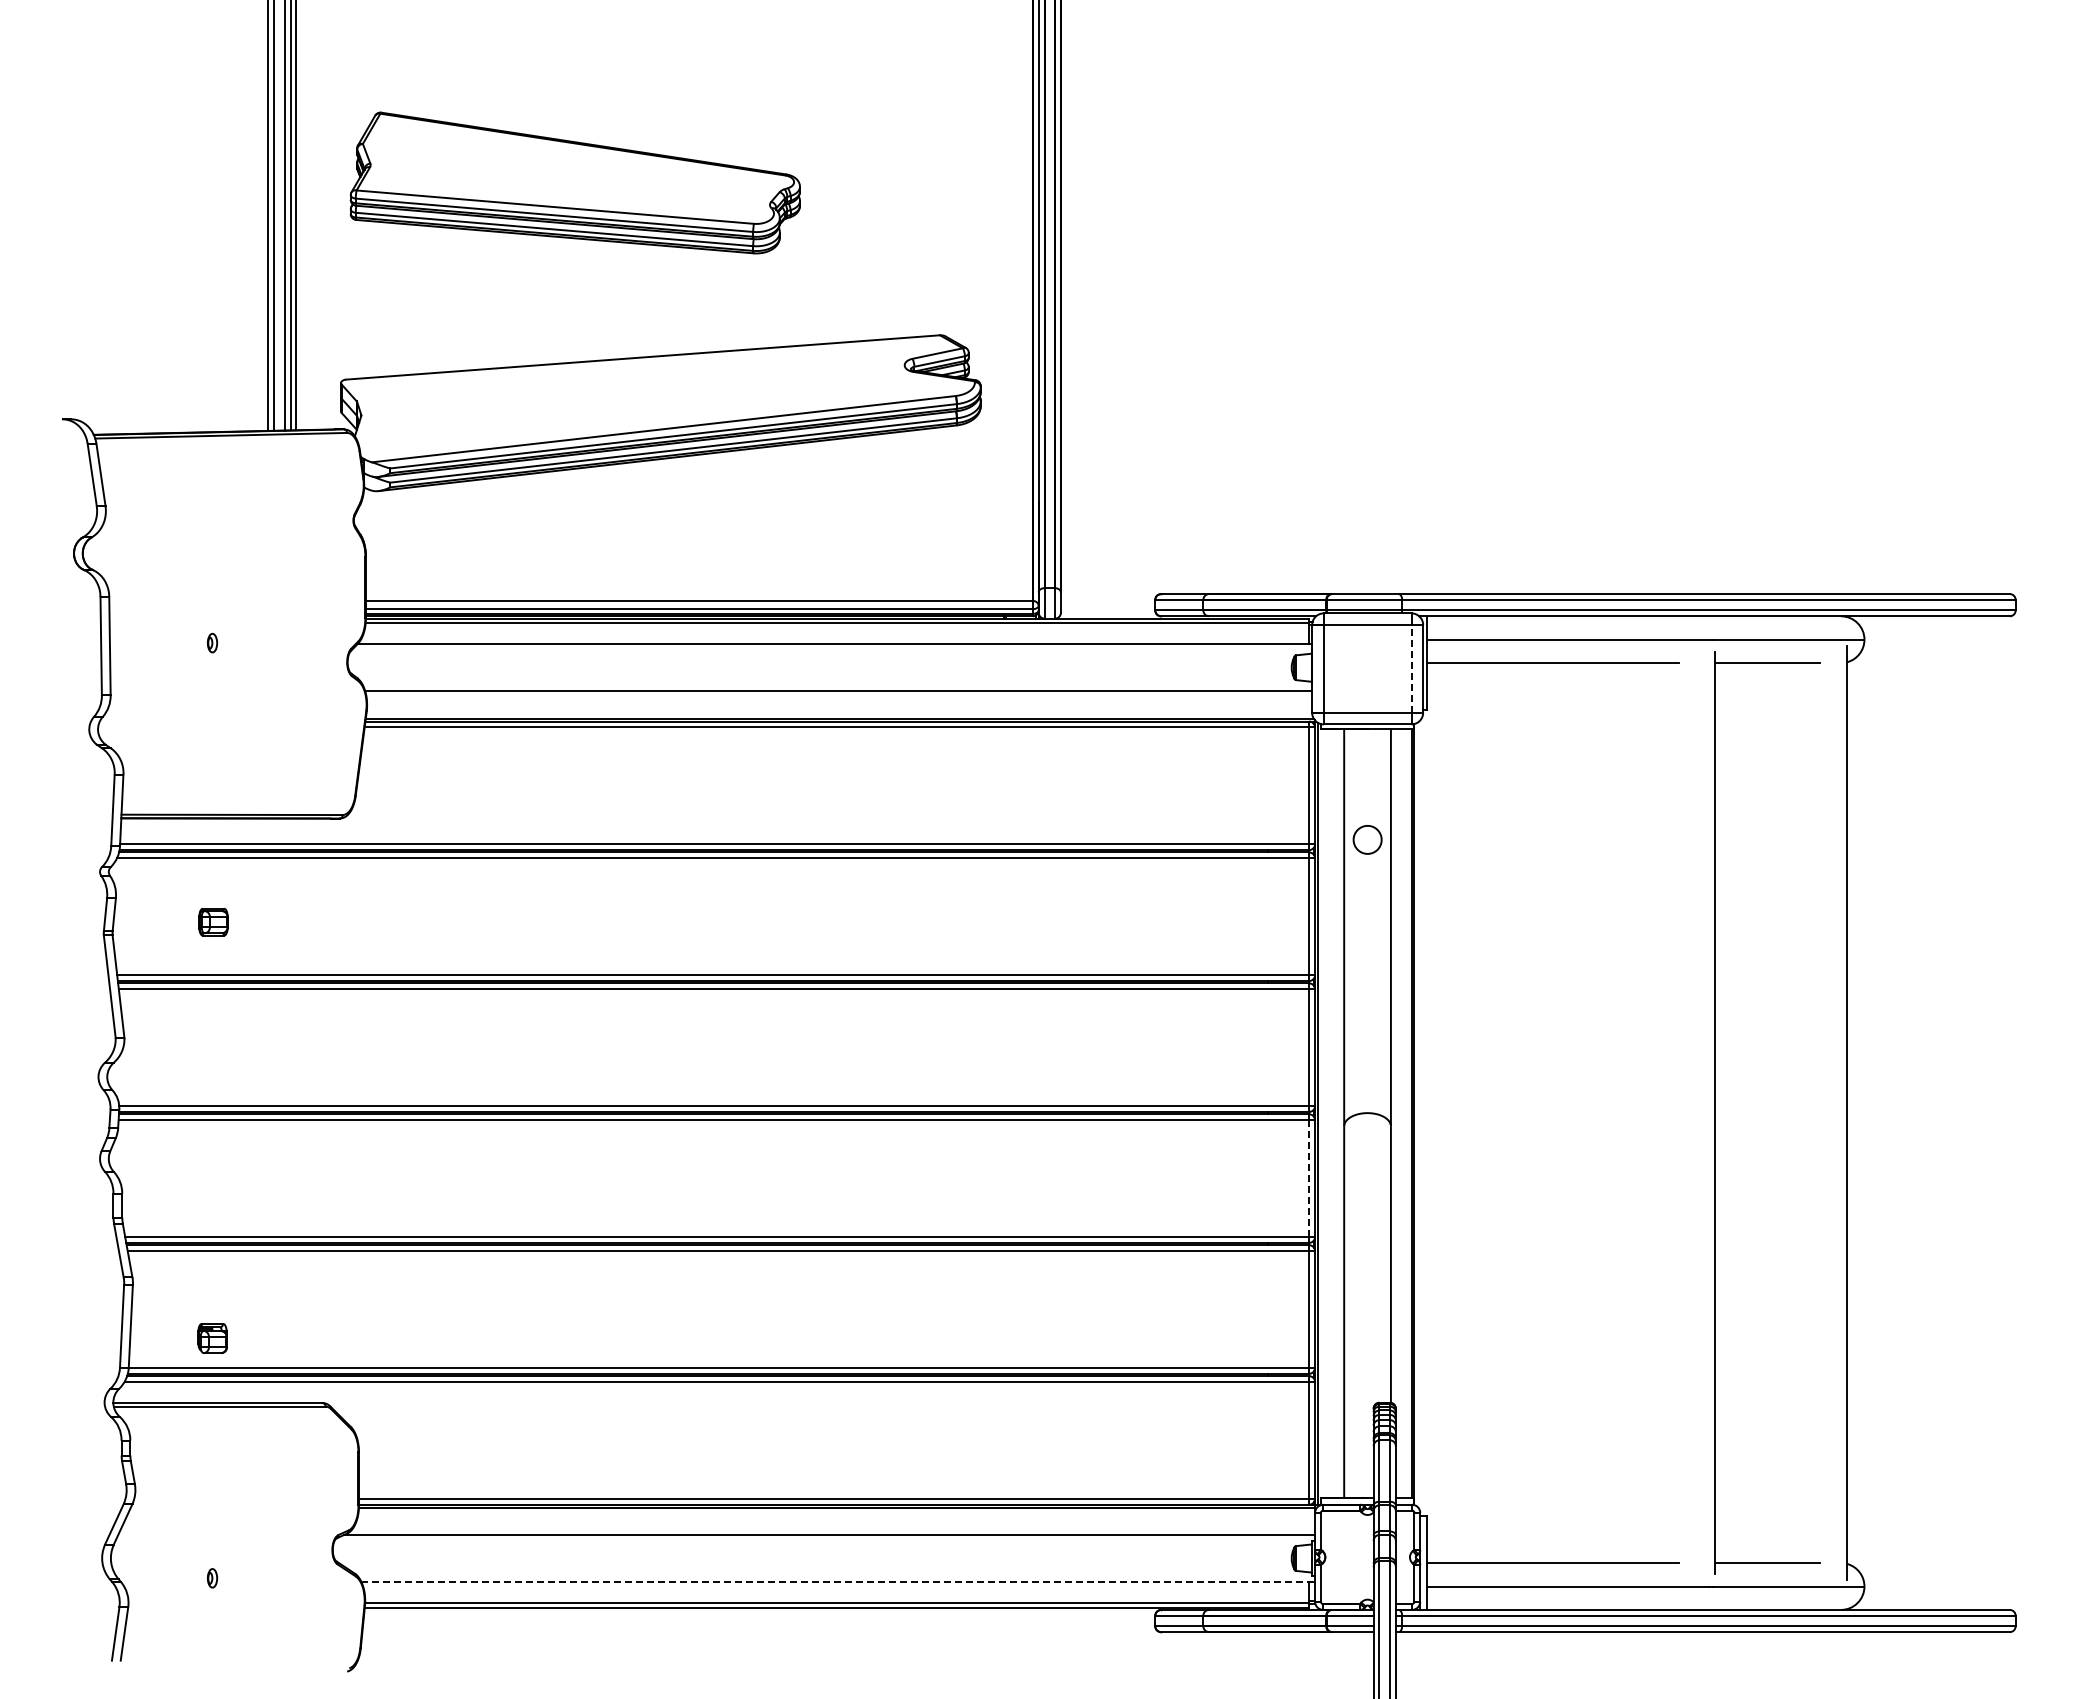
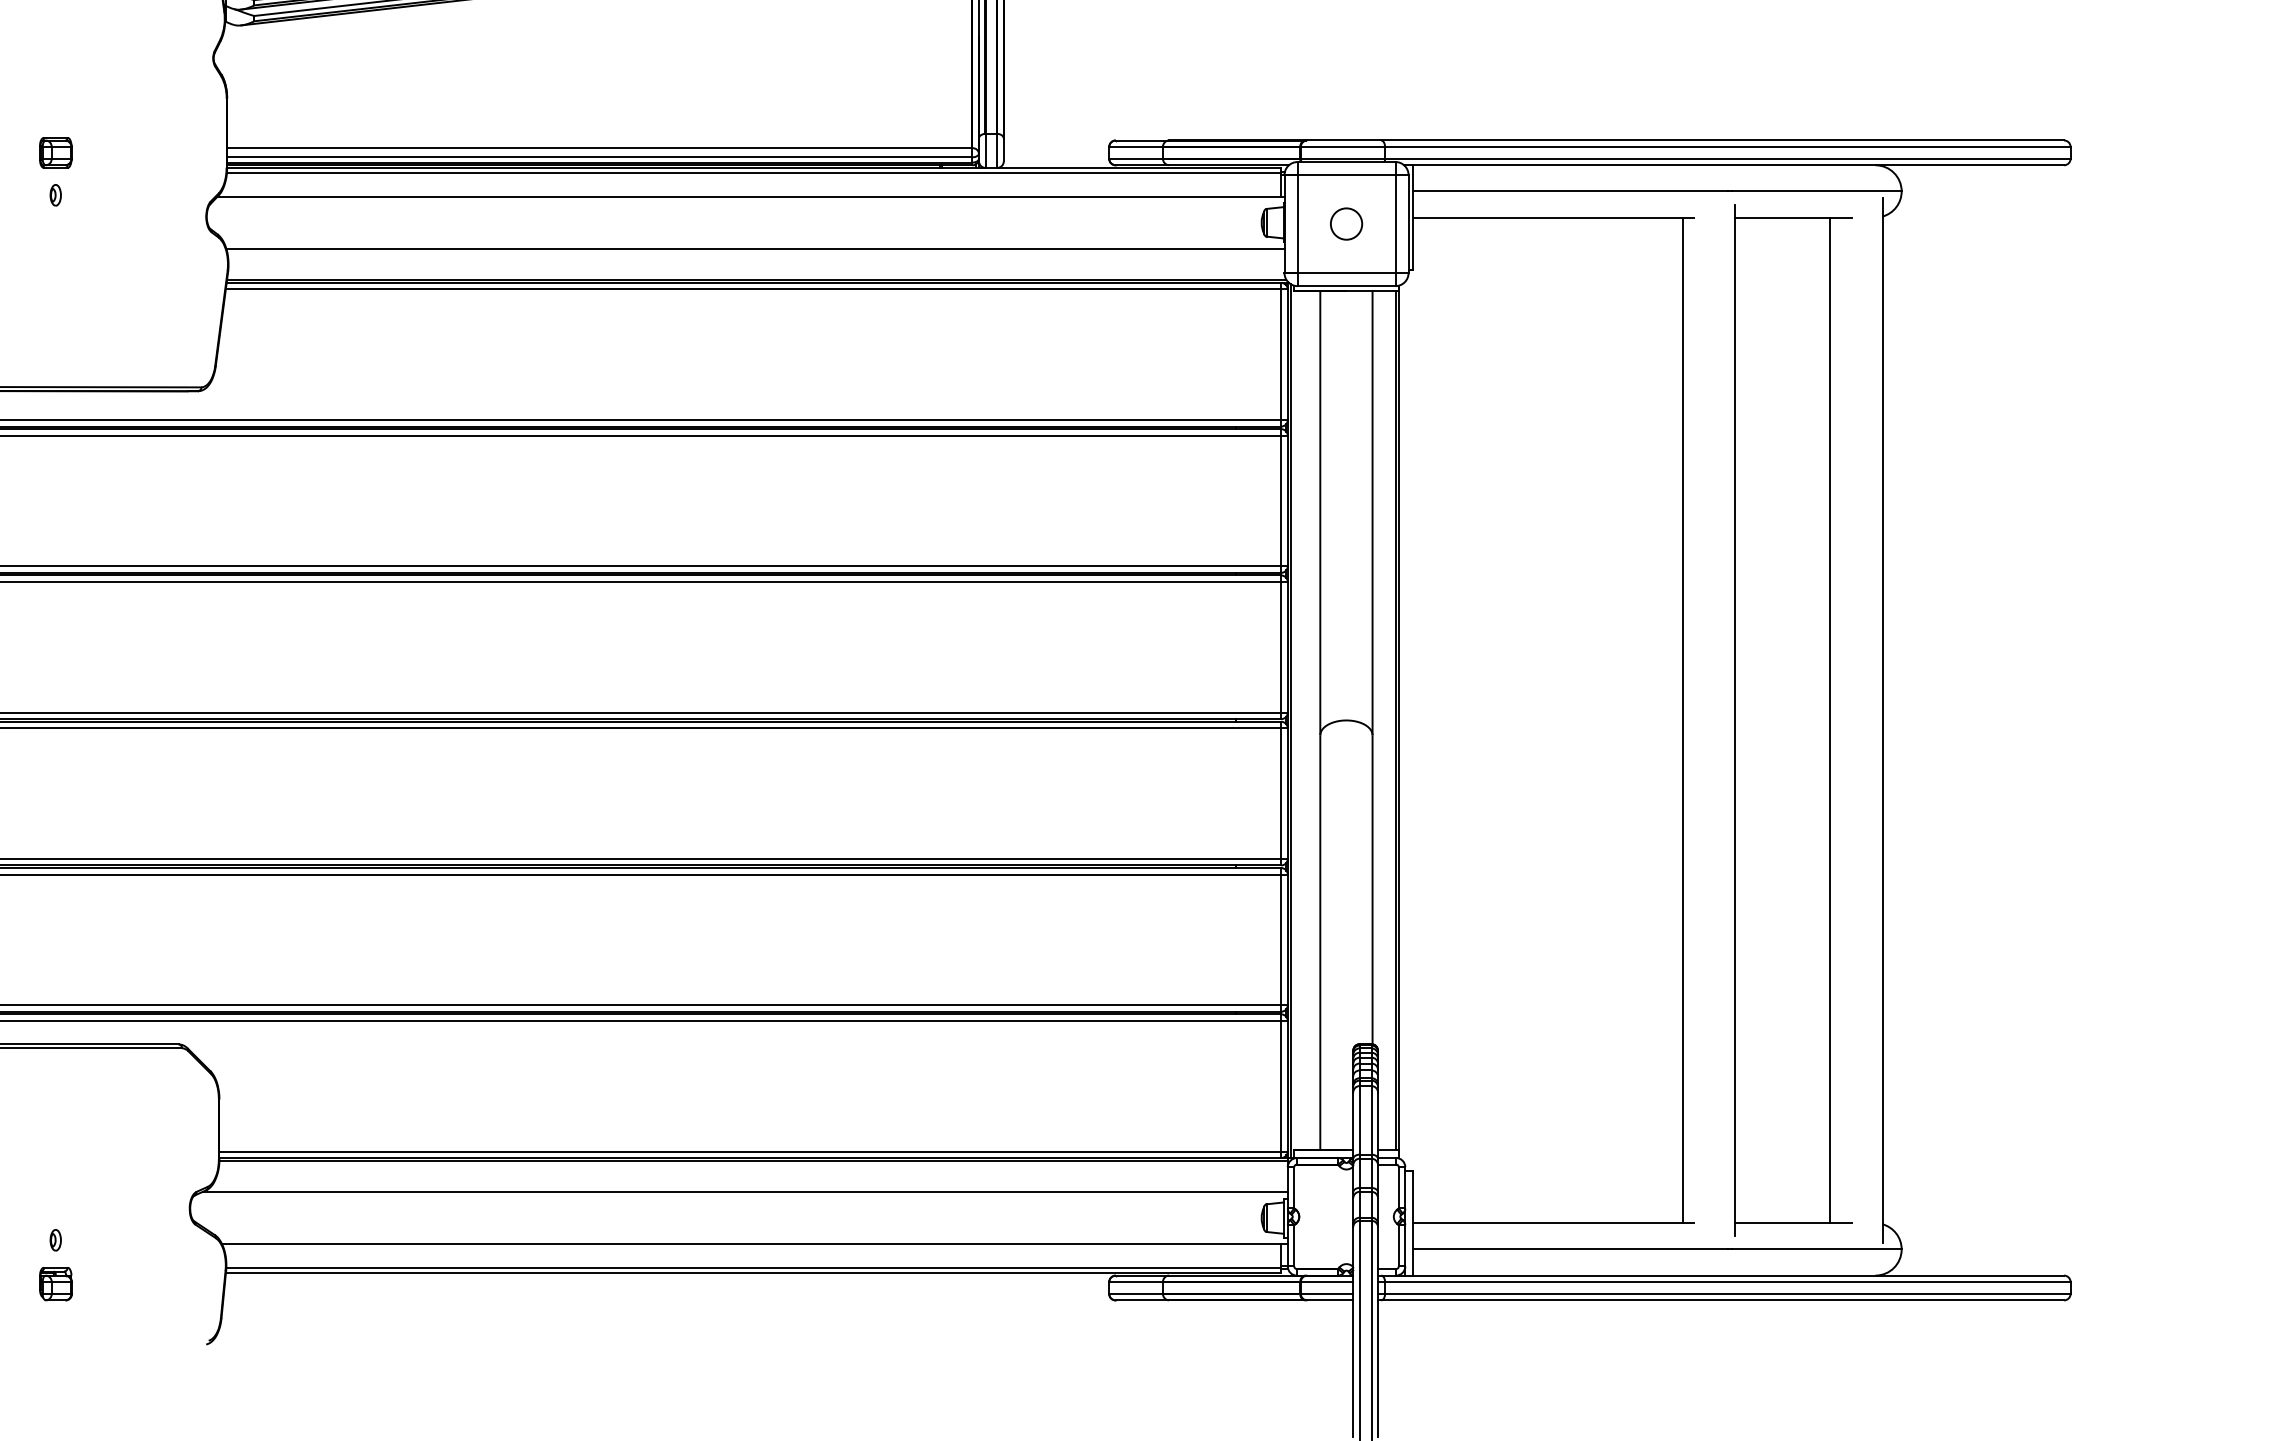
line: (1411, 668) -> (1395, 223), dashed -> solid
circle: (1367, 839) -> (1346, 223), moved
part: (213, 922) -> (55, 153), moved
line: (1668, 1113) -> (1682, 720), added
line: (1800, 1113) -> (1830, 720), added
line: (1309, 1178) -> (1281, 793), dashed -> solid
part: (212, 1338) -> (55, 1284), moved
line: (838, 1581) -> (755, 1243), dashed -> solid

